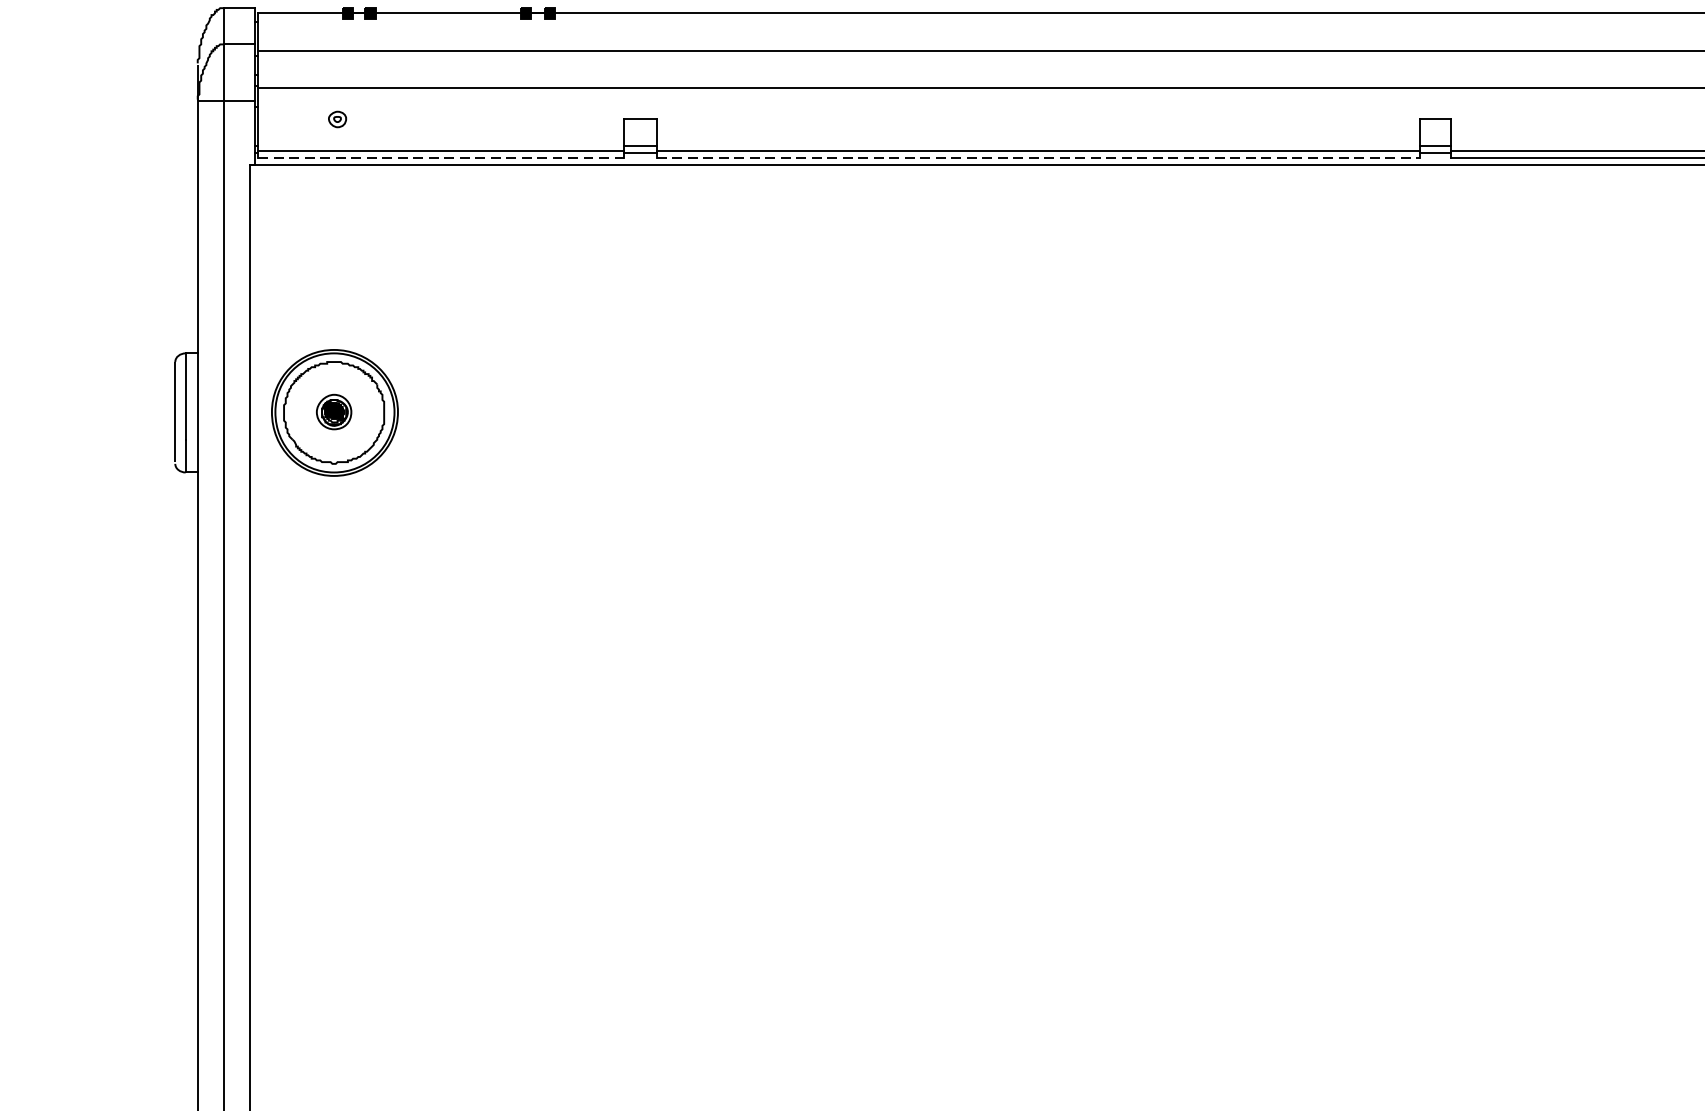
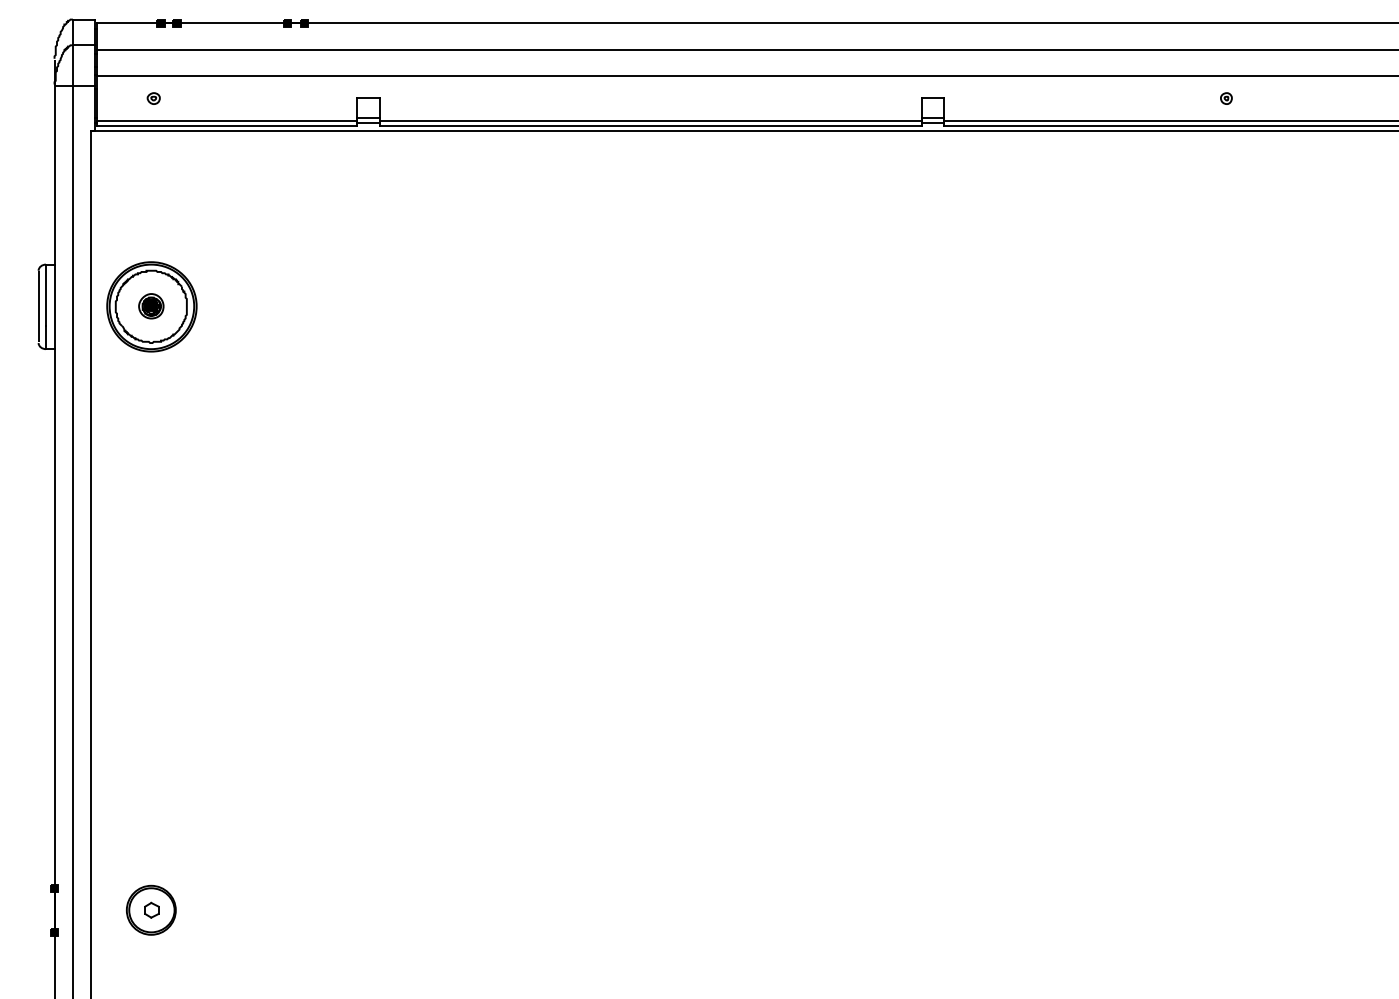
line: (441, 158) -> (227, 126), dashed -> solid
line: (1038, 158) -> (651, 126), dashed -> solid

